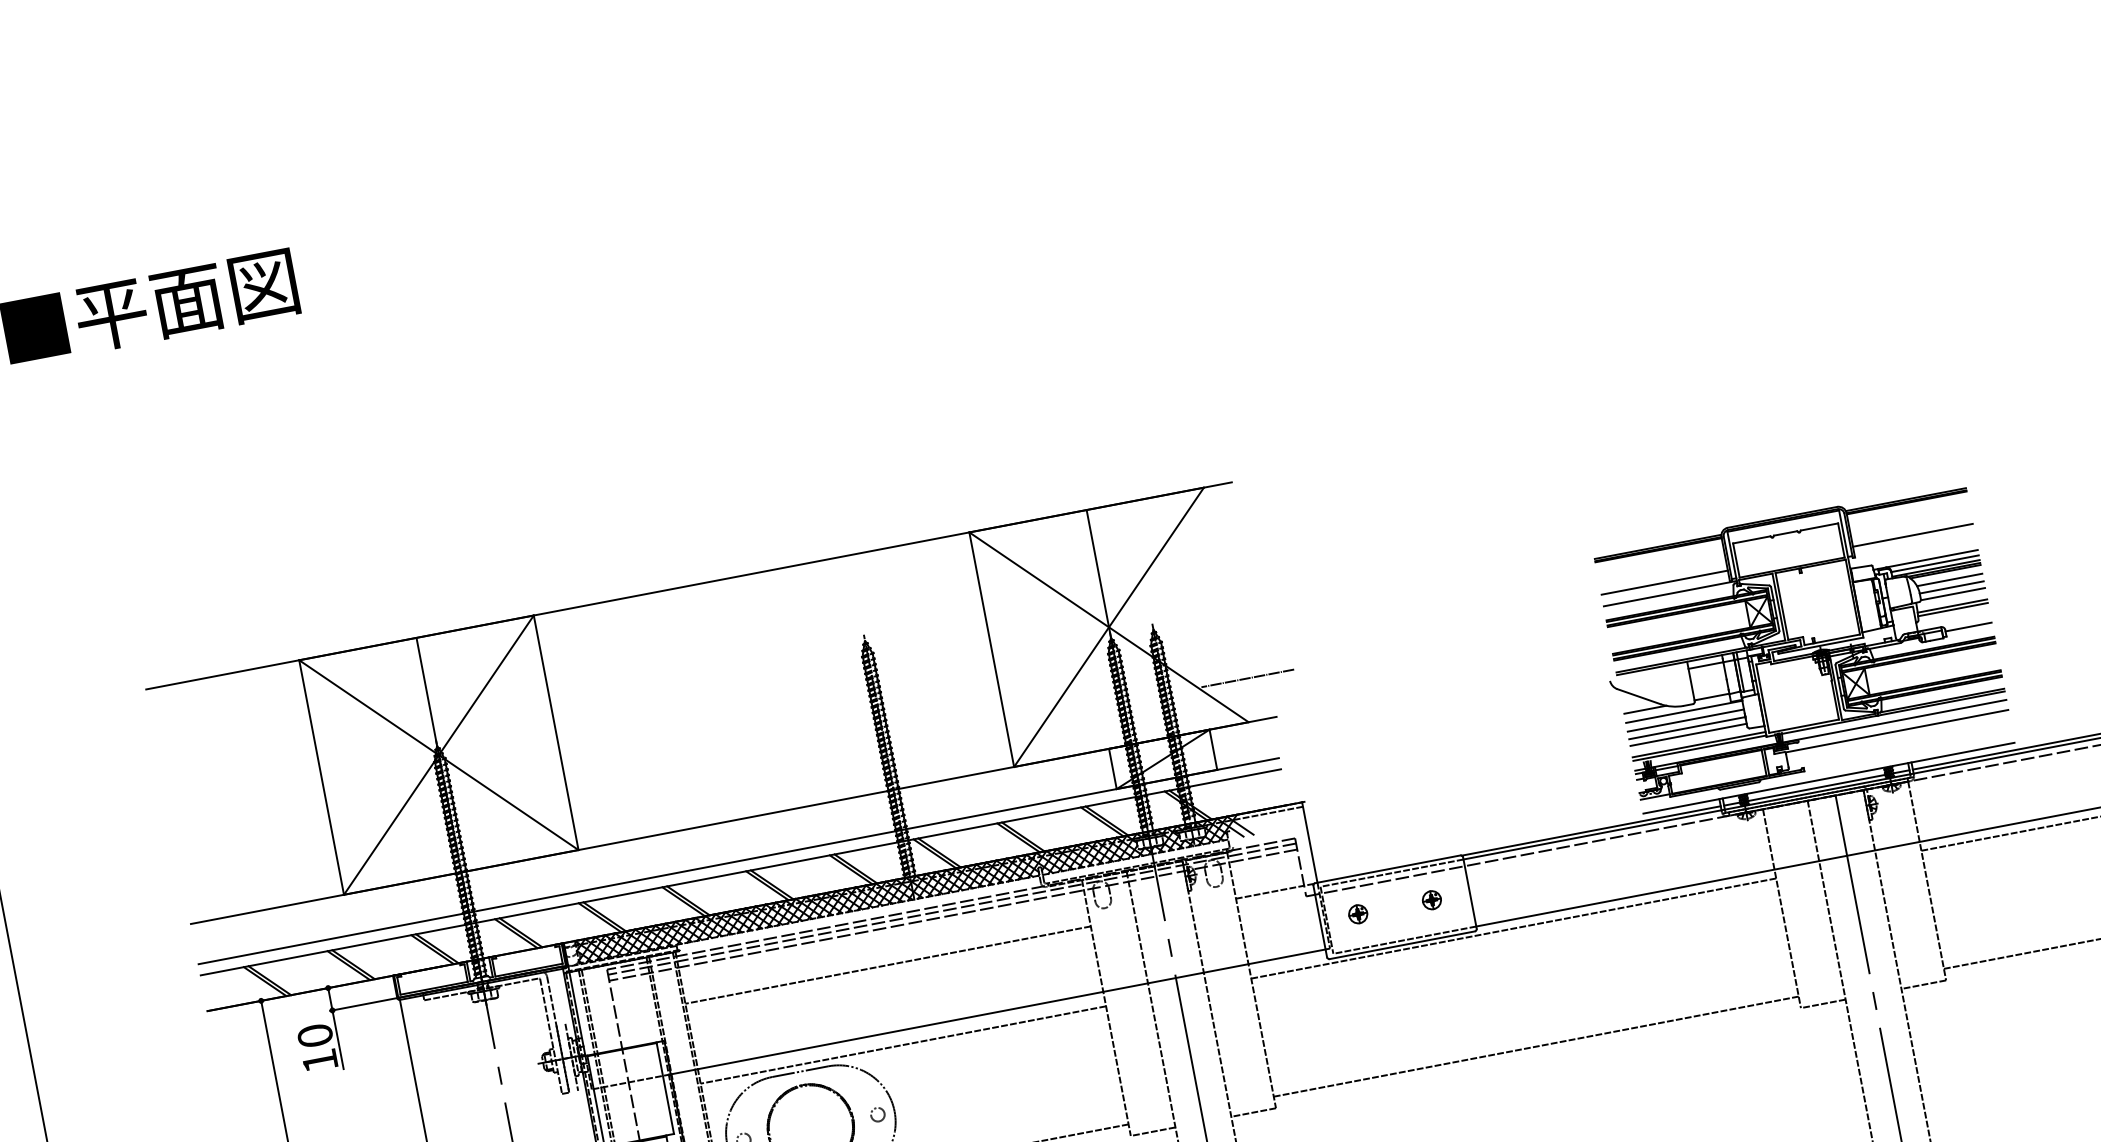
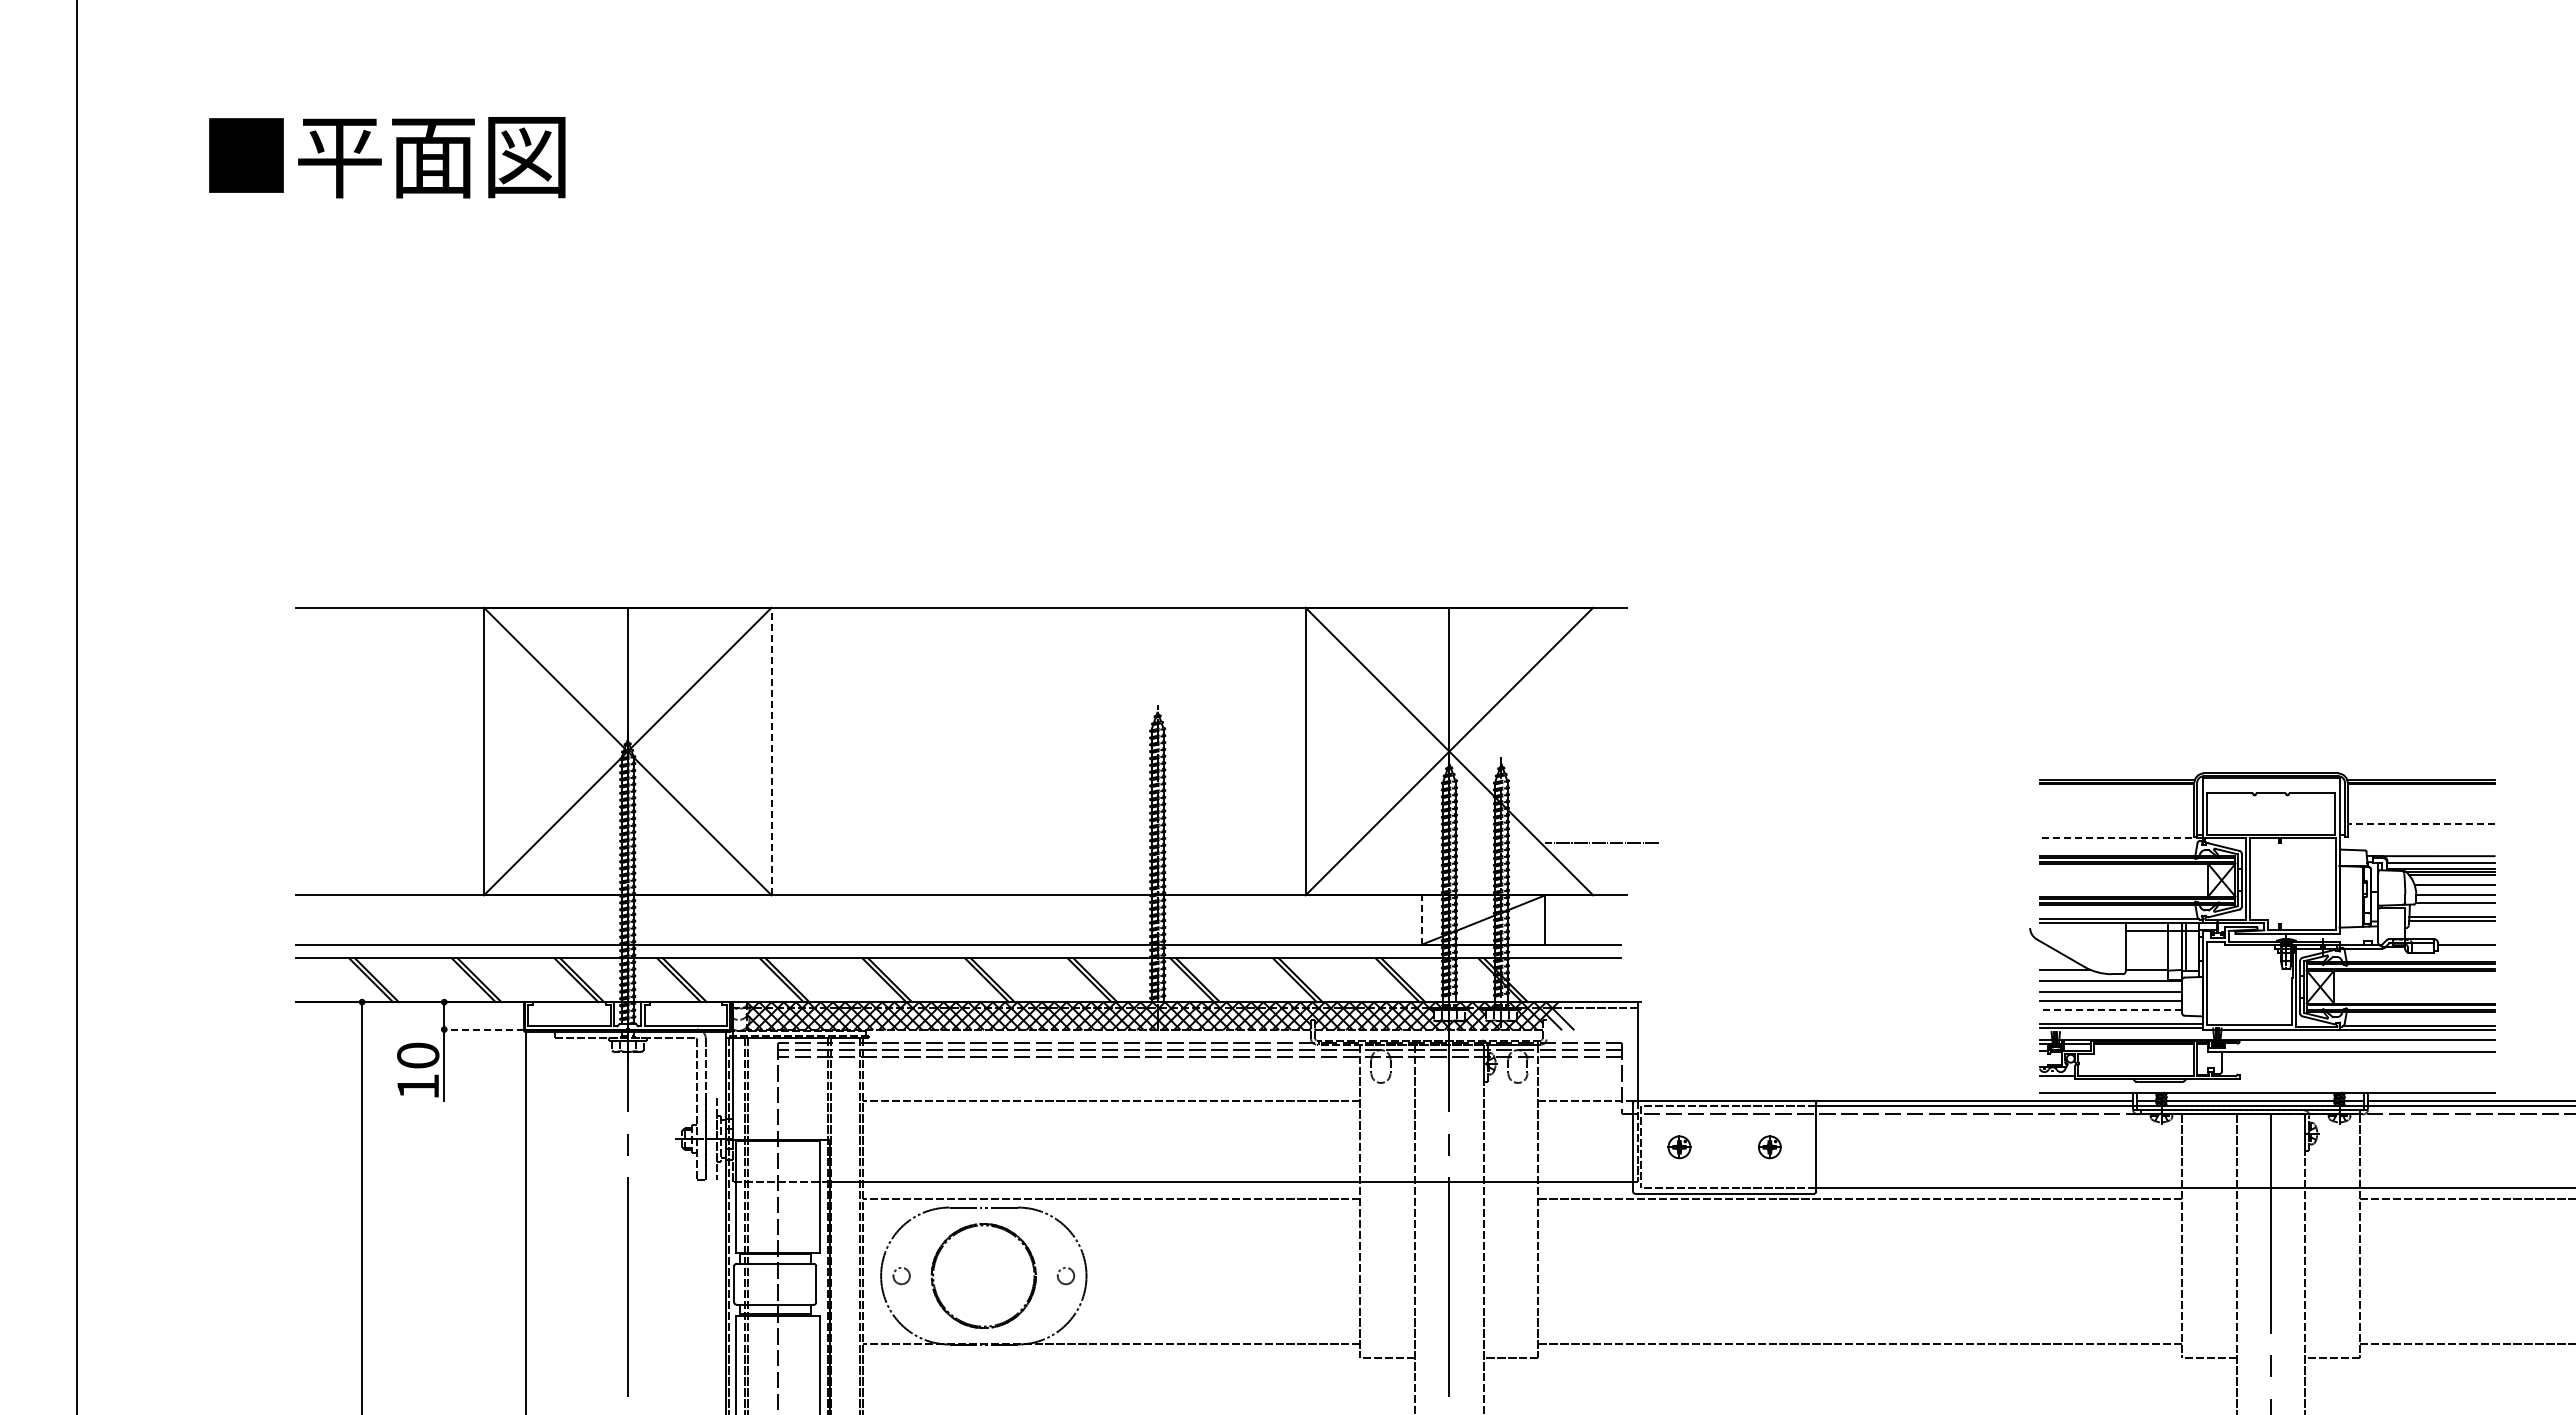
line: (1912, 535) -> (2420, 824), solid -> dashed
line: (1664, 583) -> (2116, 824), removed
line: (1669, 593) -> (2120, 838), solid -> dashed
line: (556, 732) -> (771, 751), solid -> dashed
line: (1688, 734) -> (2110, 1009), solid -> dashed
line: (1113, 768) -> (1422, 919), solid -> dashed
line: (363, 1004) -> (482, 1029), solid -> dashed

